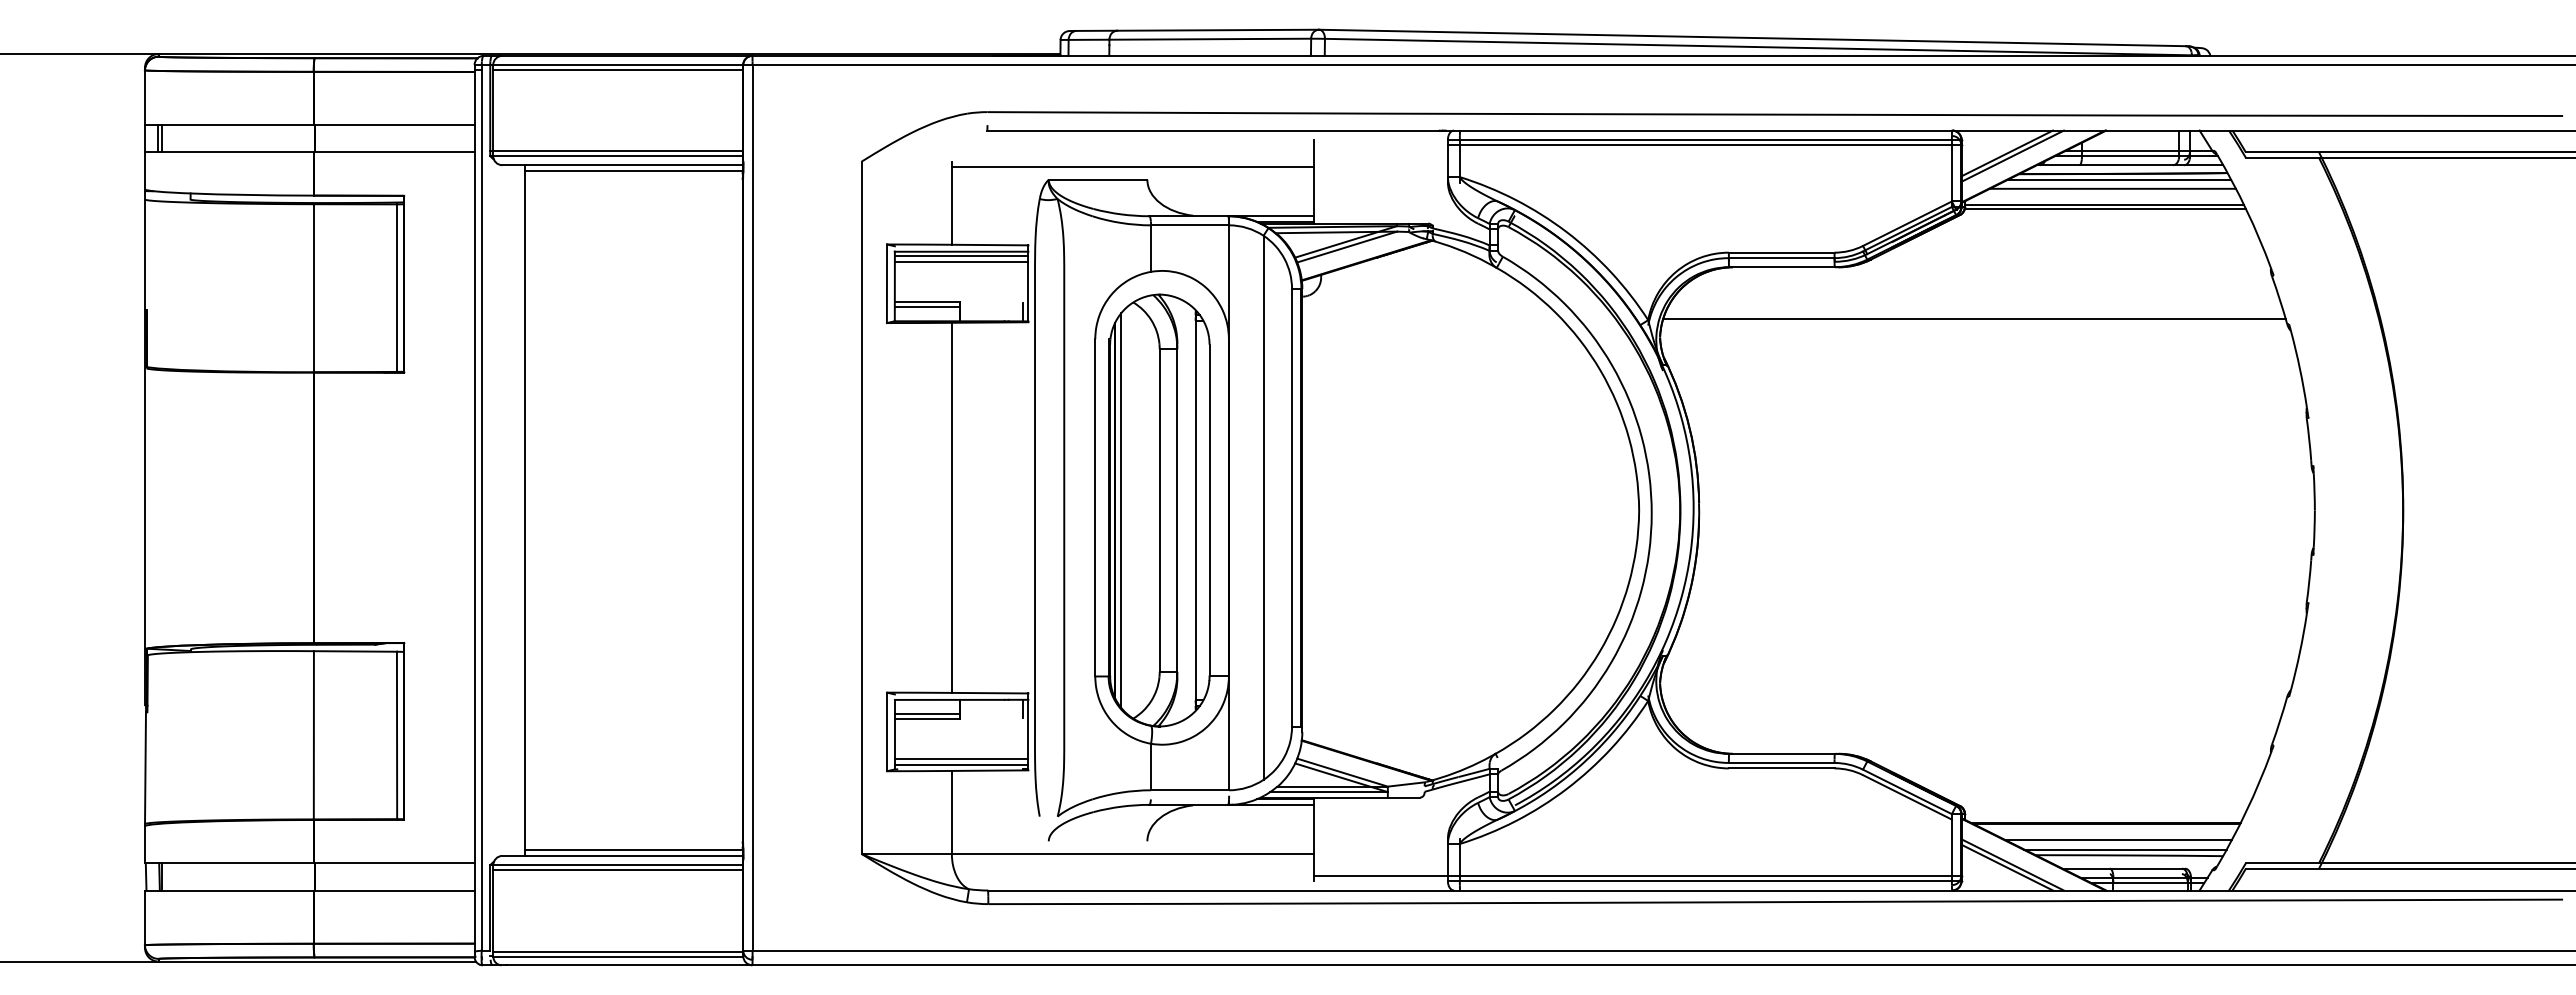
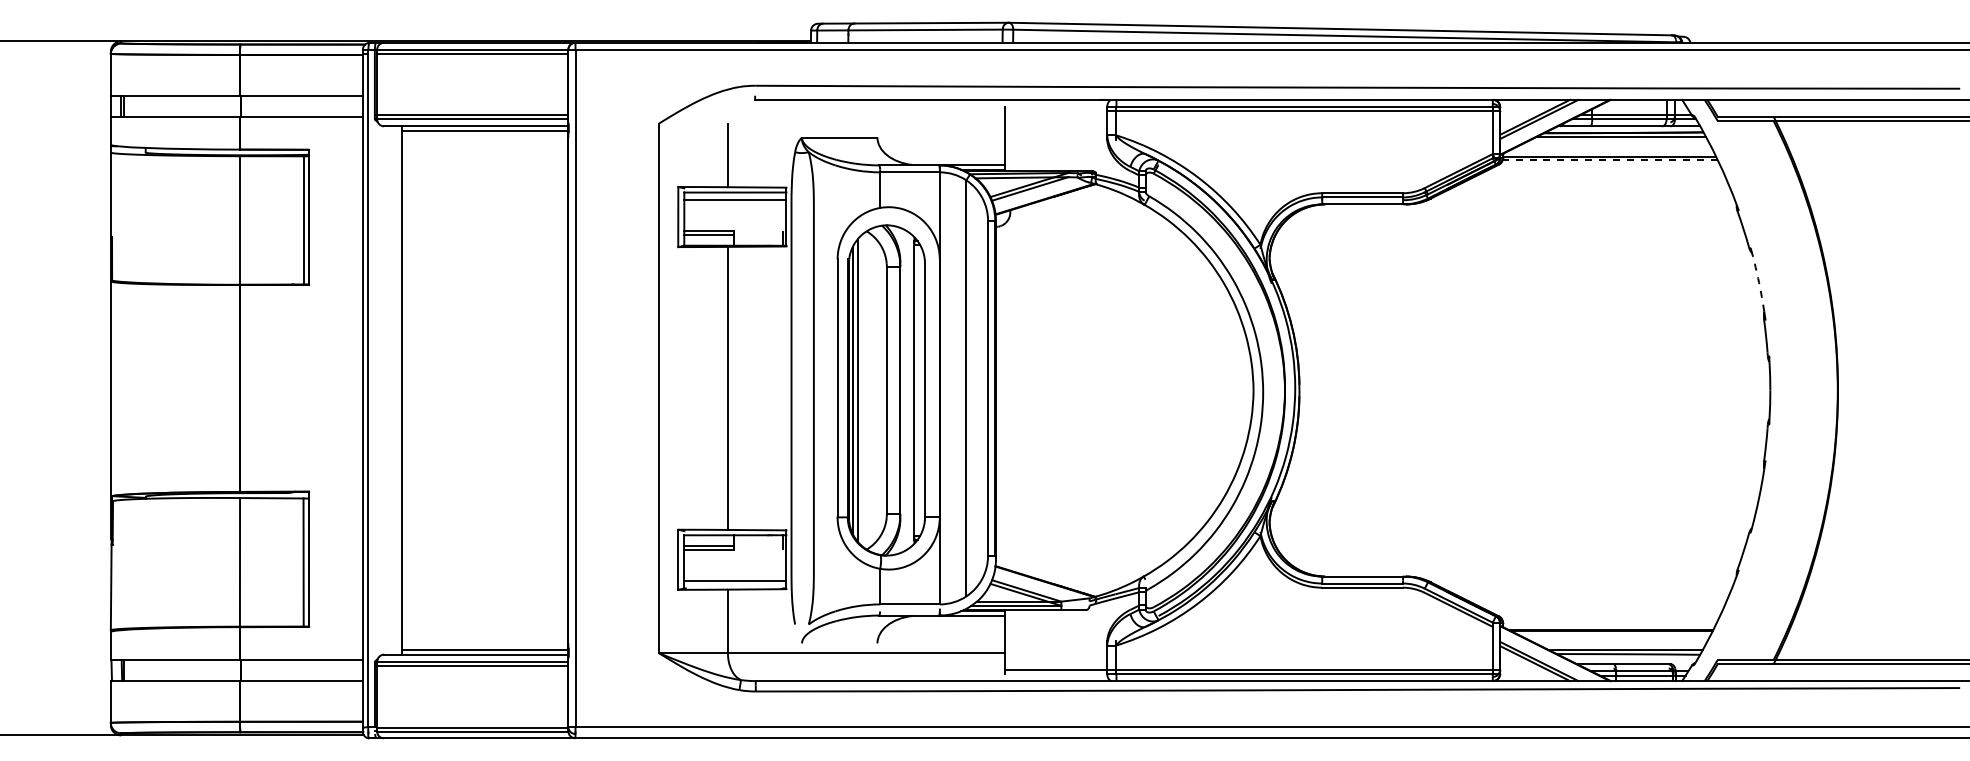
line: (1132, 167) -> (866, 128), removed
line: (2112, 188) -> (1615, 144), removed
line: (2105, 209) -> (1610, 160), solid -> dashed
line: (961, 256) -> (735, 196), removed
line: (1974, 318) -> (1510, 243), removed
arc: (2299, 368) -> (1758, 281), solid -> dashed
line: (961, 764) -> (735, 584), removed
line: (2118, 840) -> (1620, 642), removed

